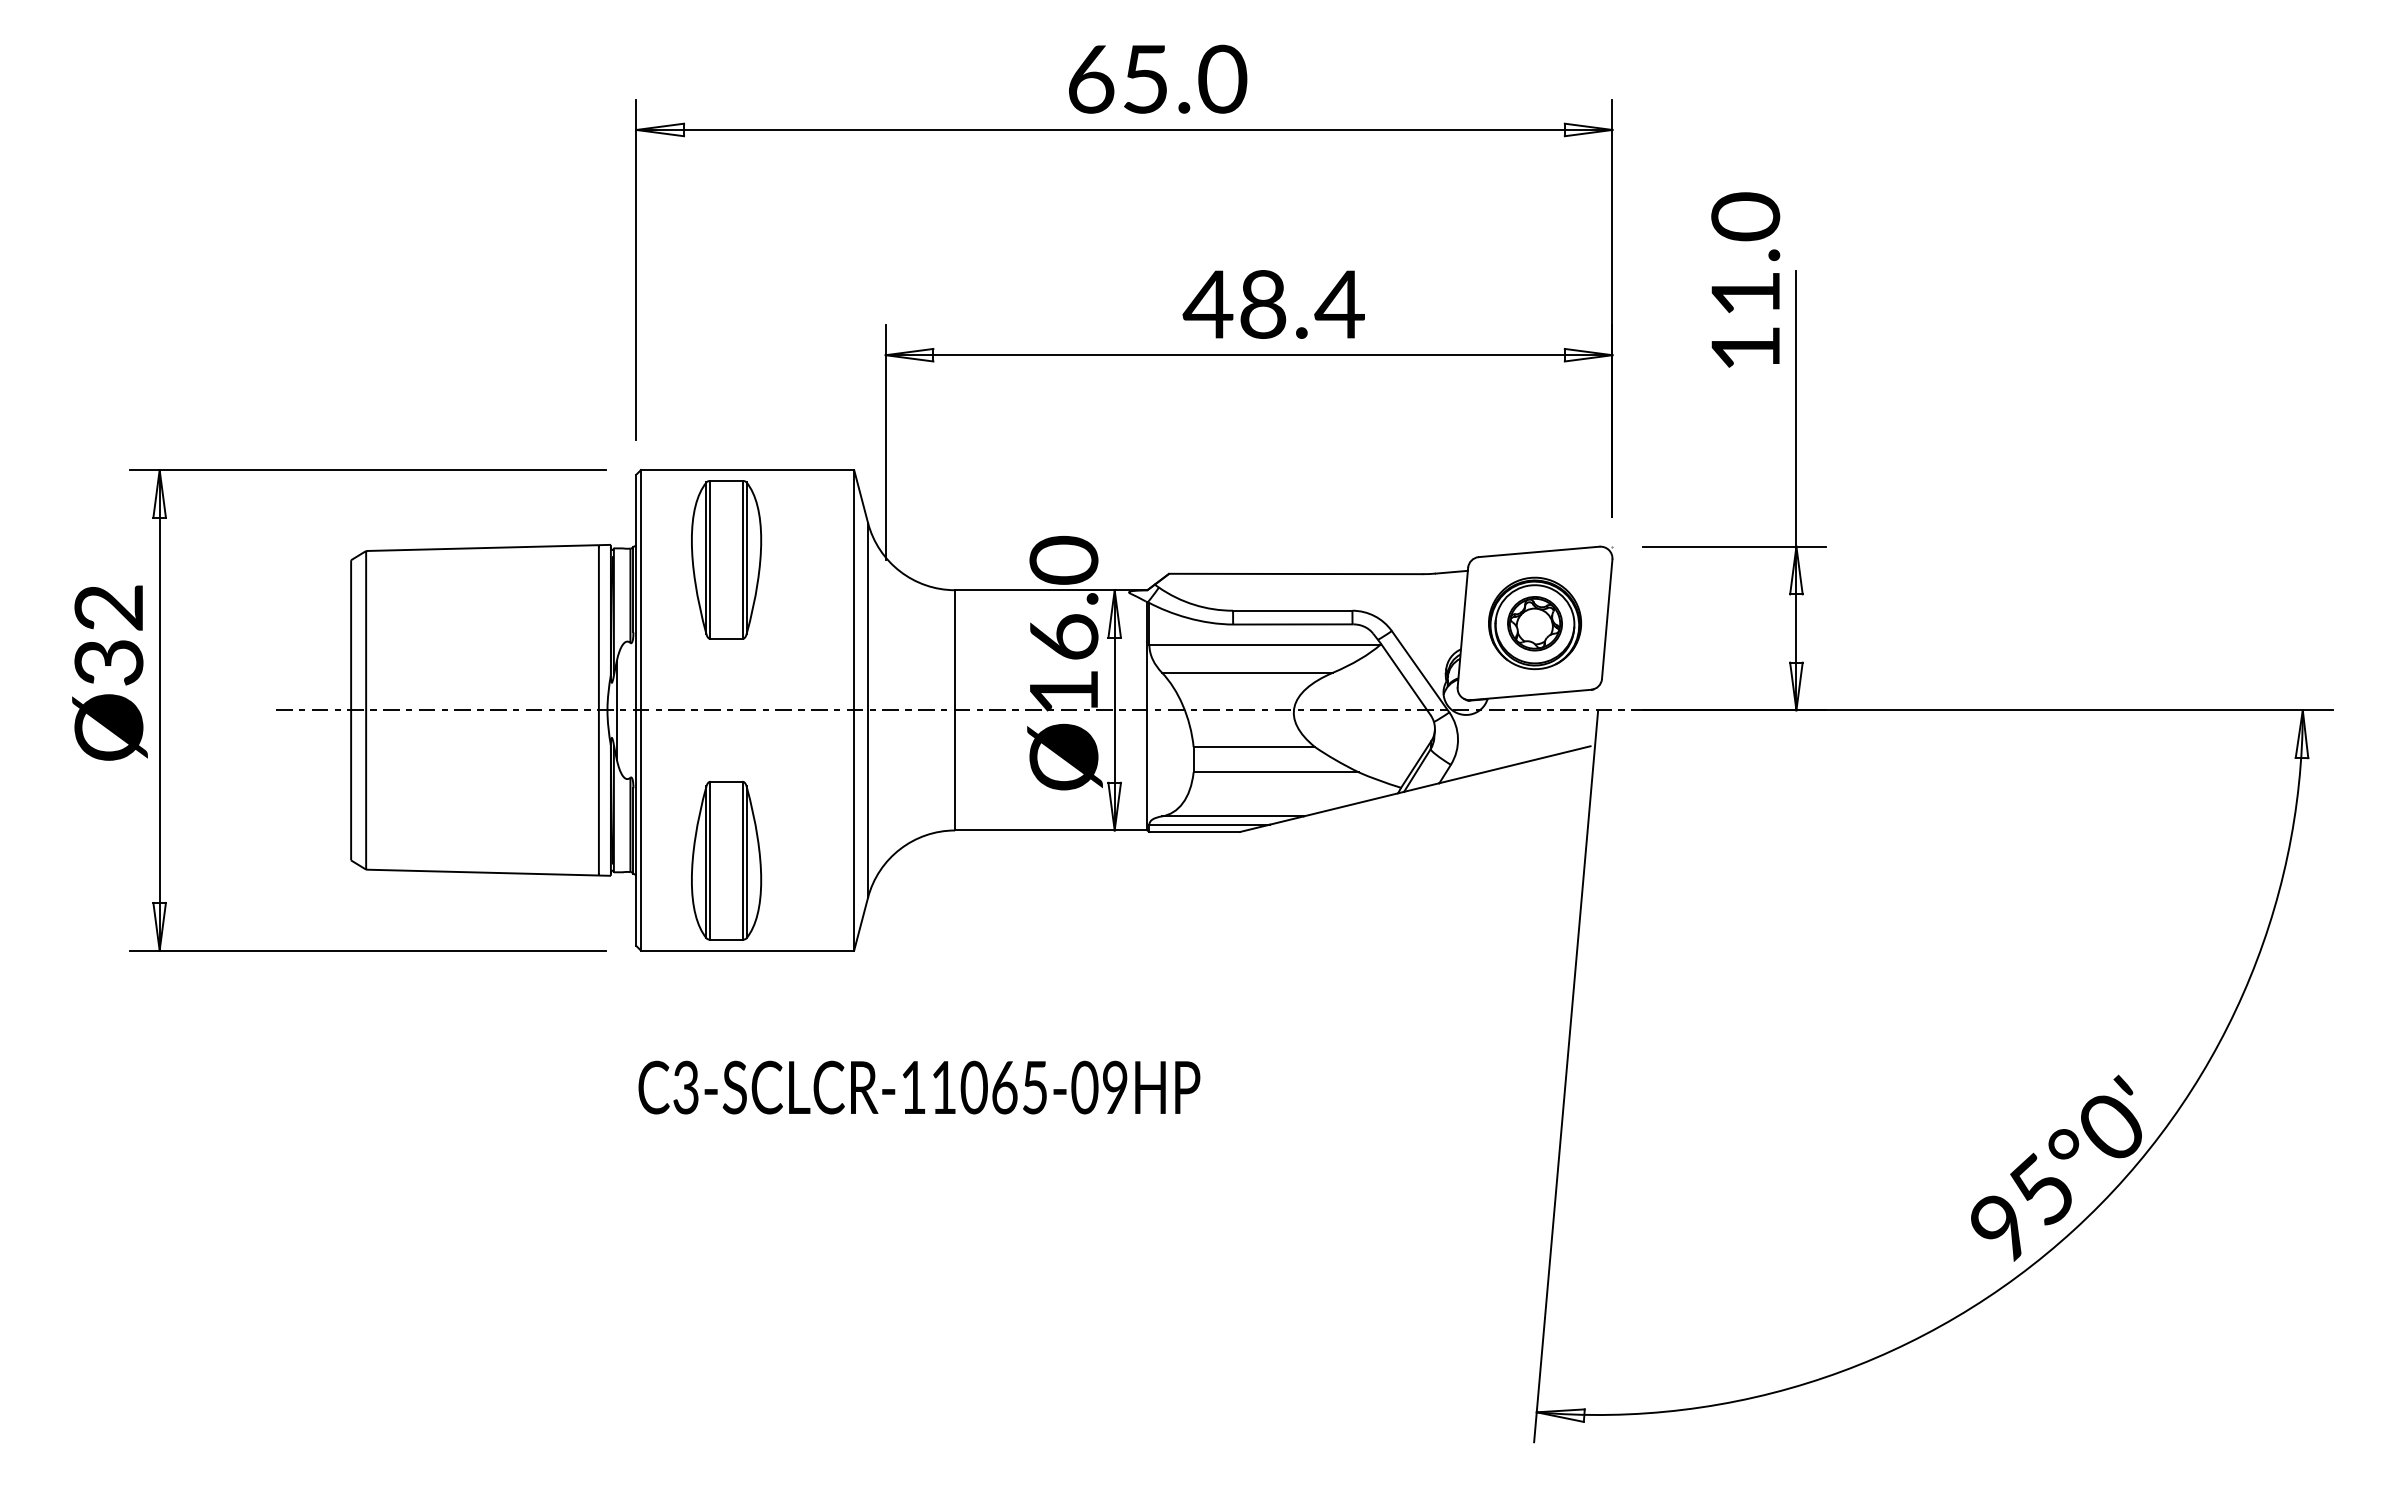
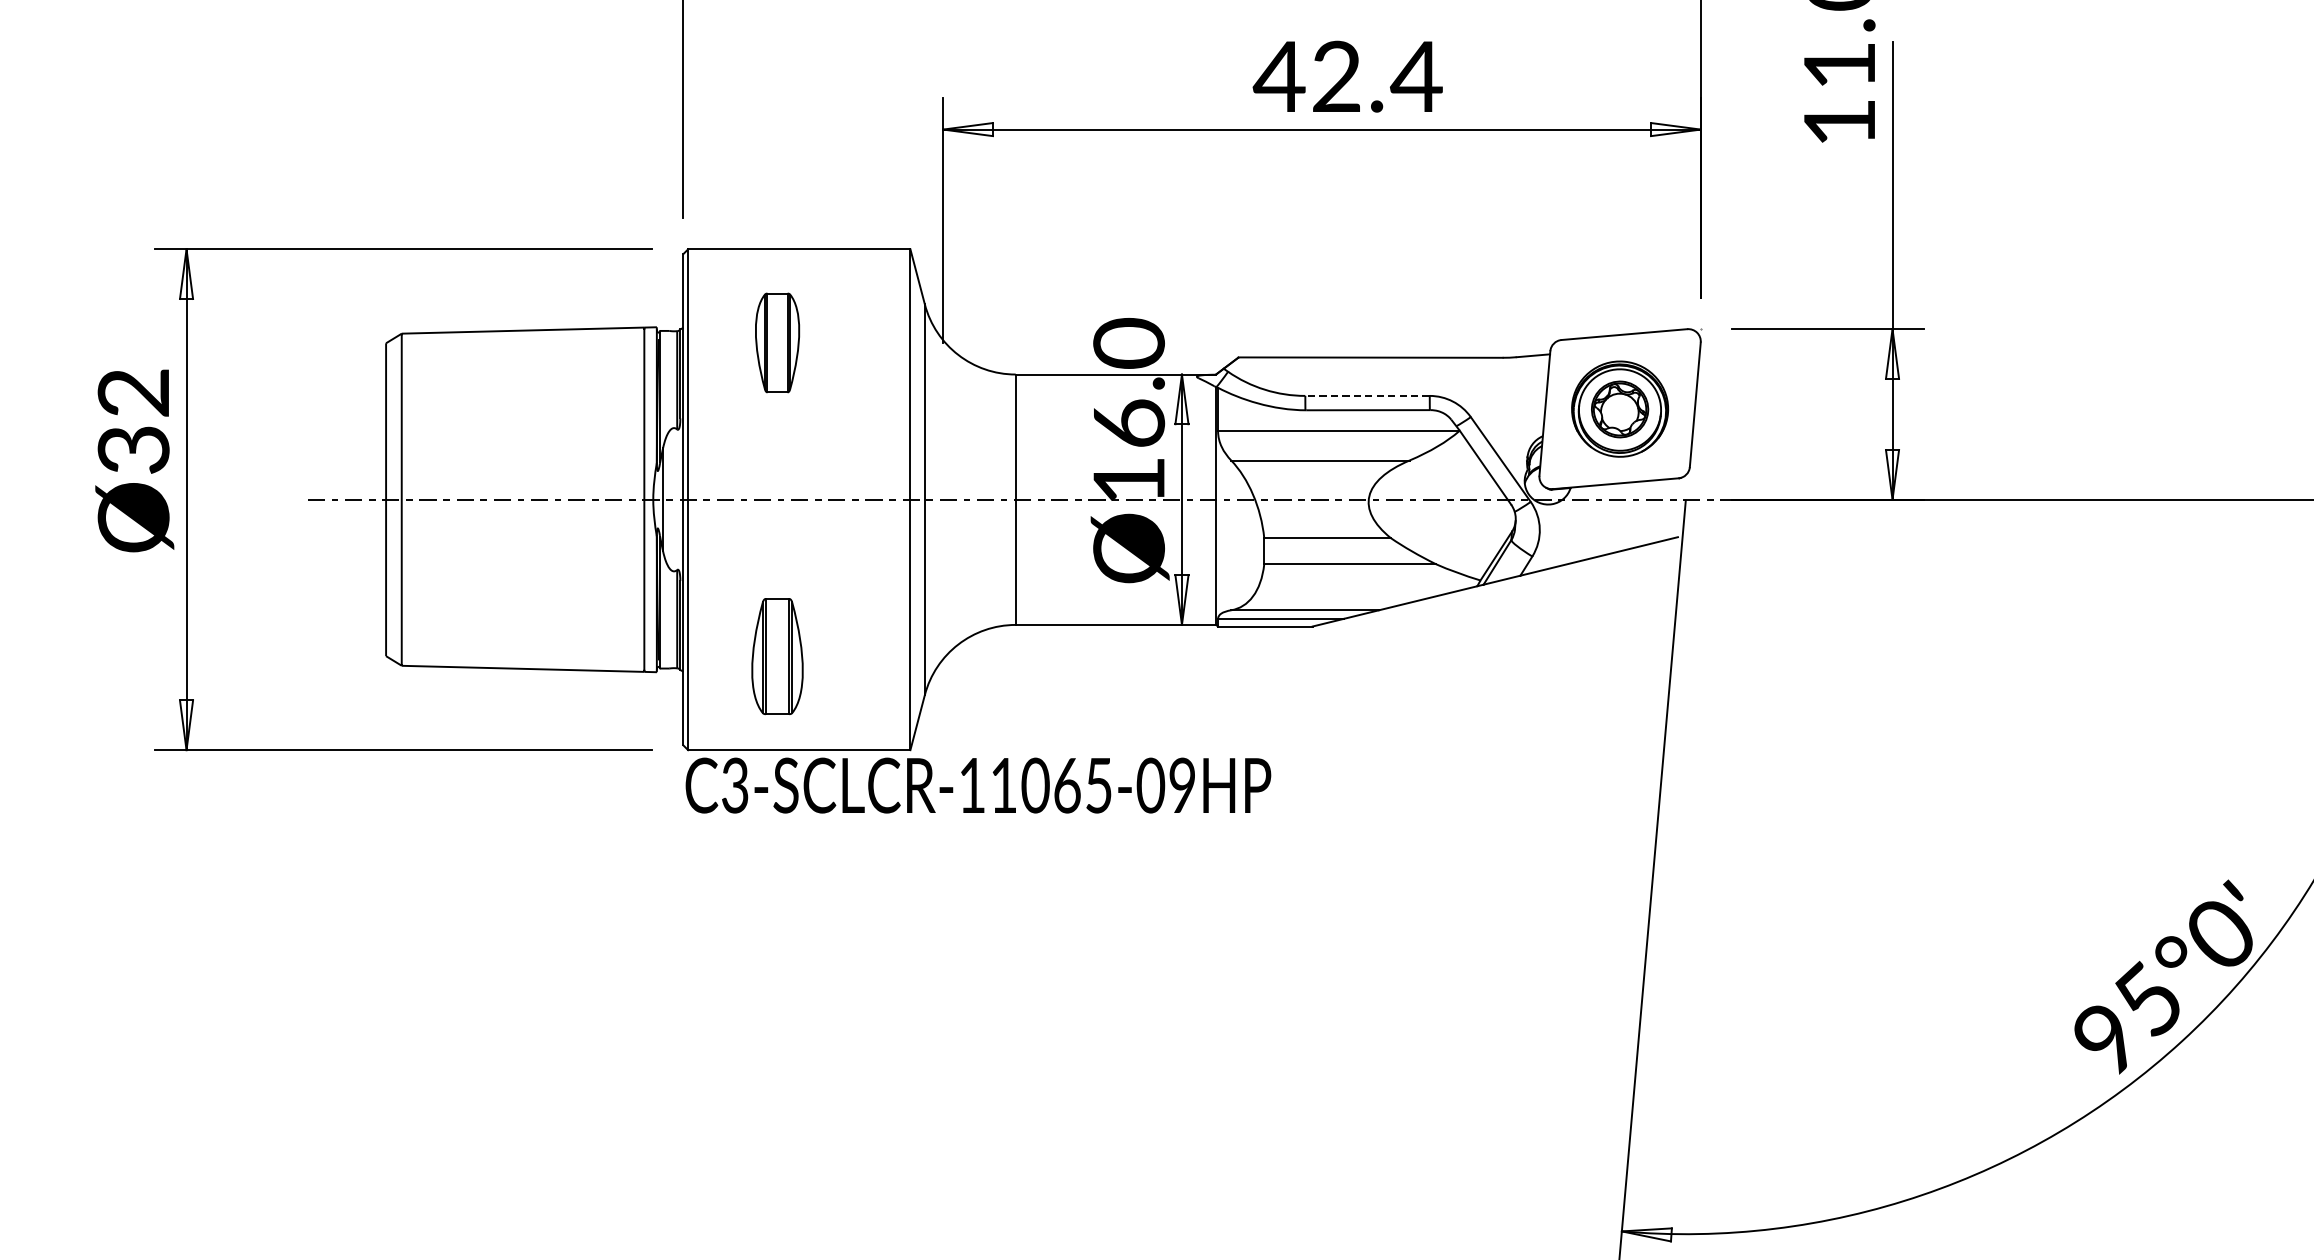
text: (1263, 304) -> (1337, 76), 48.4 -> 42.4
part: (726, 559) -> (777, 342), size x0.6
line: (1292, 610) -> (1367, 395), solid -> dashed
part: (726, 860) -> (777, 656), size x0.7
text: (919, 1087) -> (978, 785), moved

